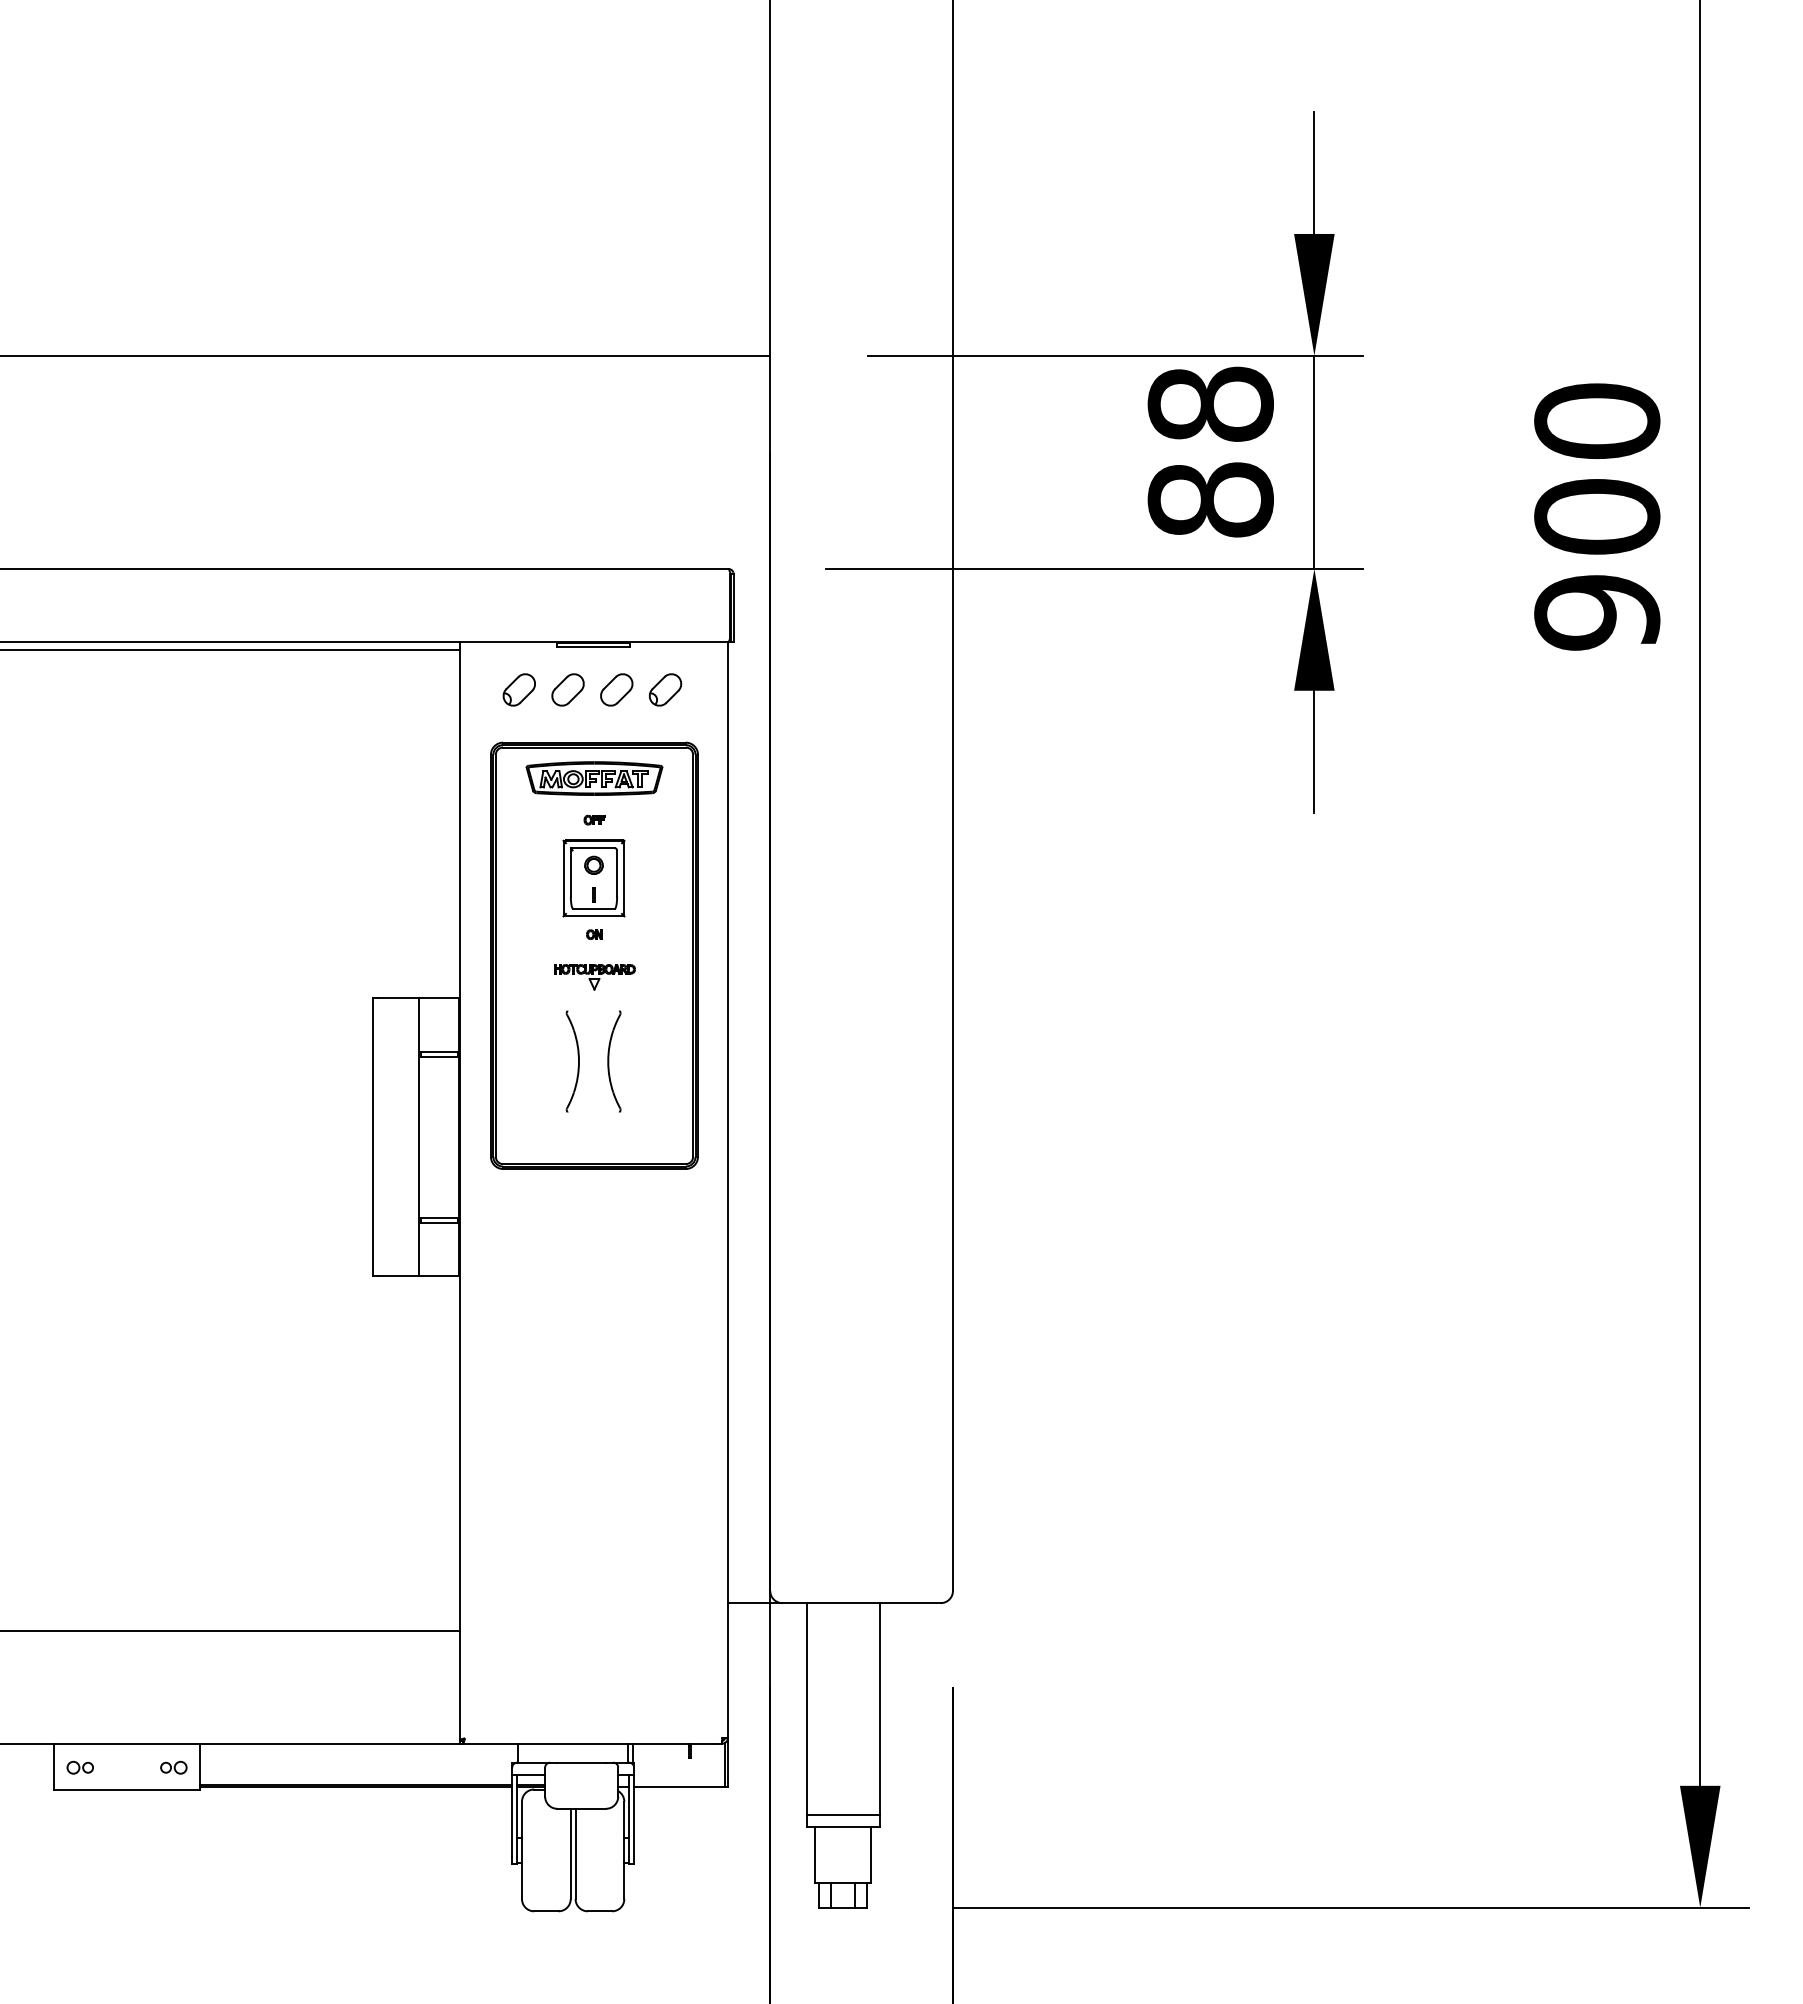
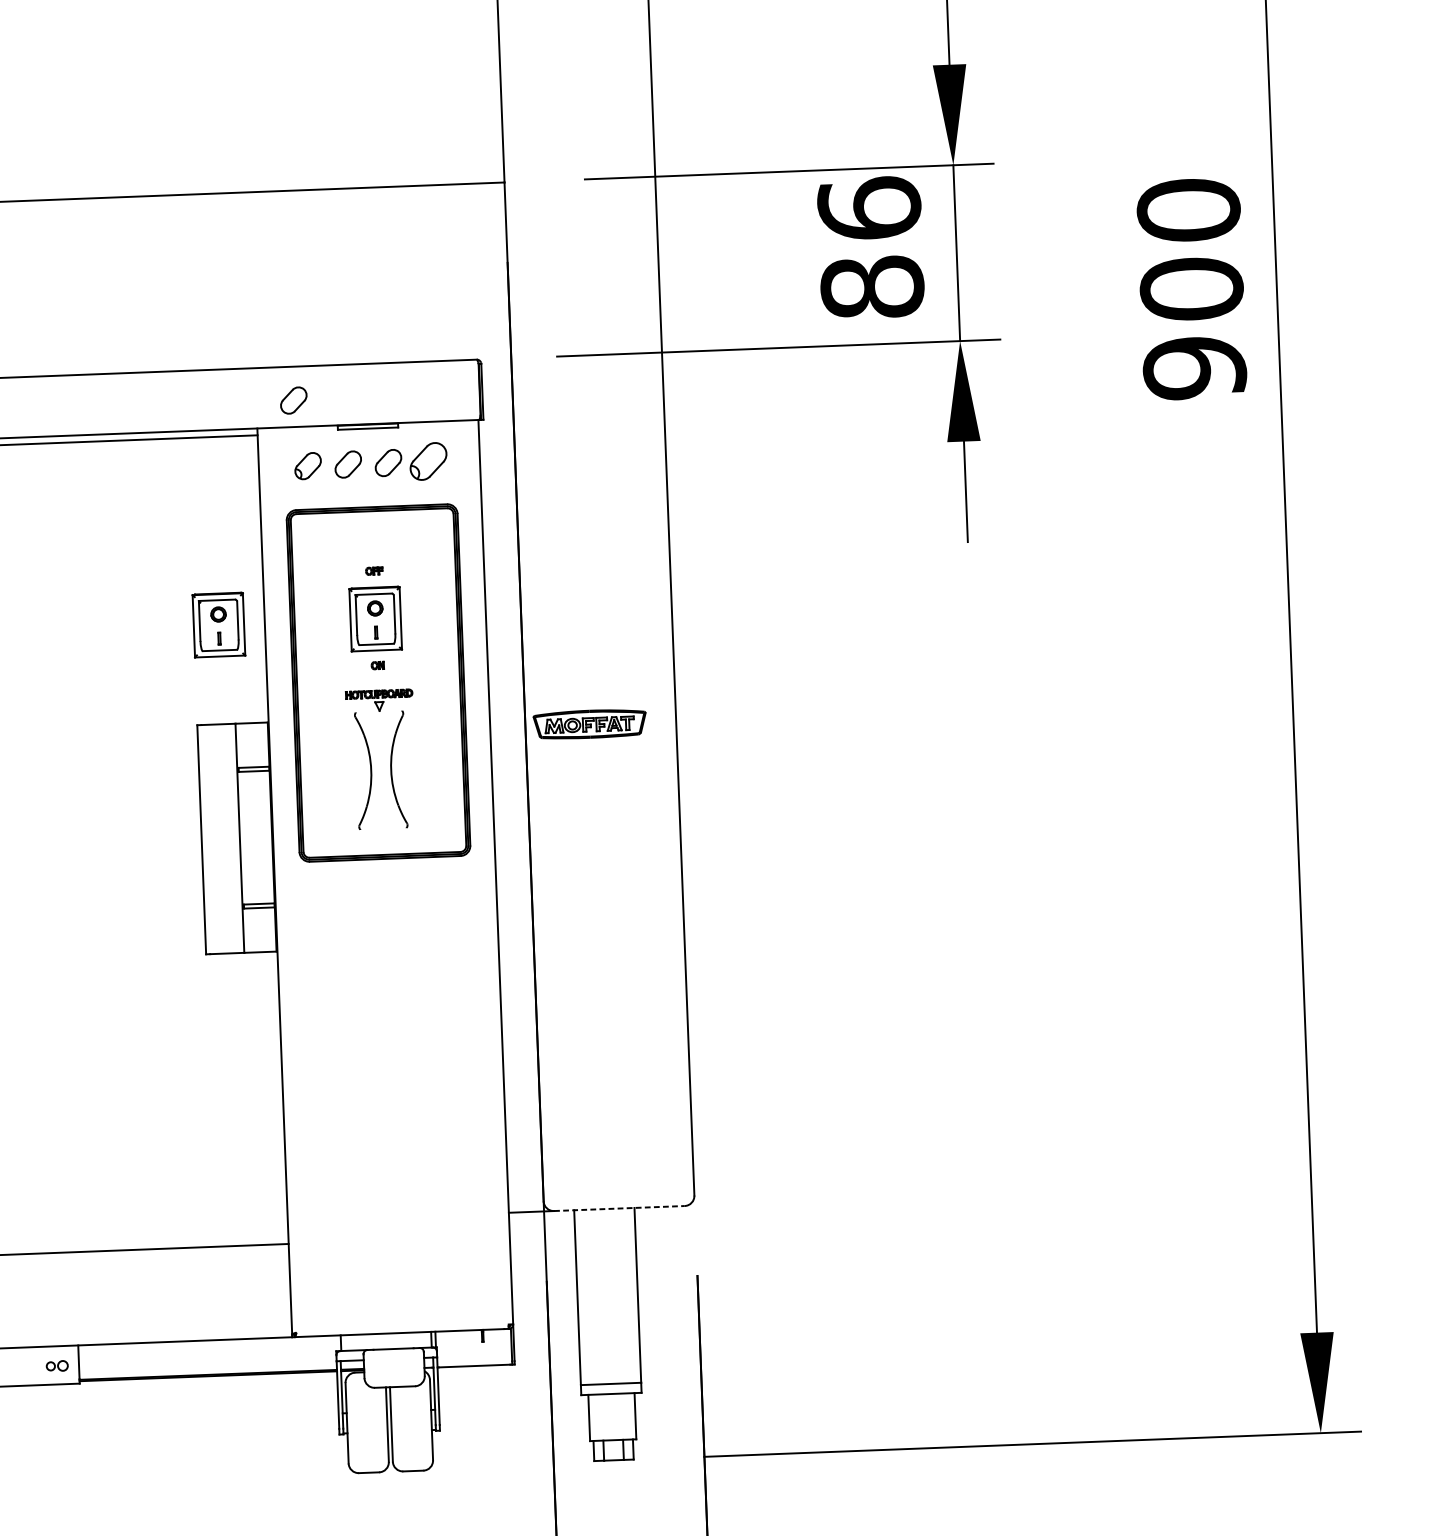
text: (1210, 403) -> (869, 207), 88 -> 86
part: (504, 609) -> (293, 400), added
part: (665, 689) -> (428, 461), size x1.4
part: (594, 778) -> (589, 724), moved
part: (403, 878) -> (218, 625), added
part: (572, 1061) -> (363, 770), size x1.4
part: (614, 1061) -> (398, 769), size x1.4
line: (862, 1603) -> (620, 1208), solid -> dashed

